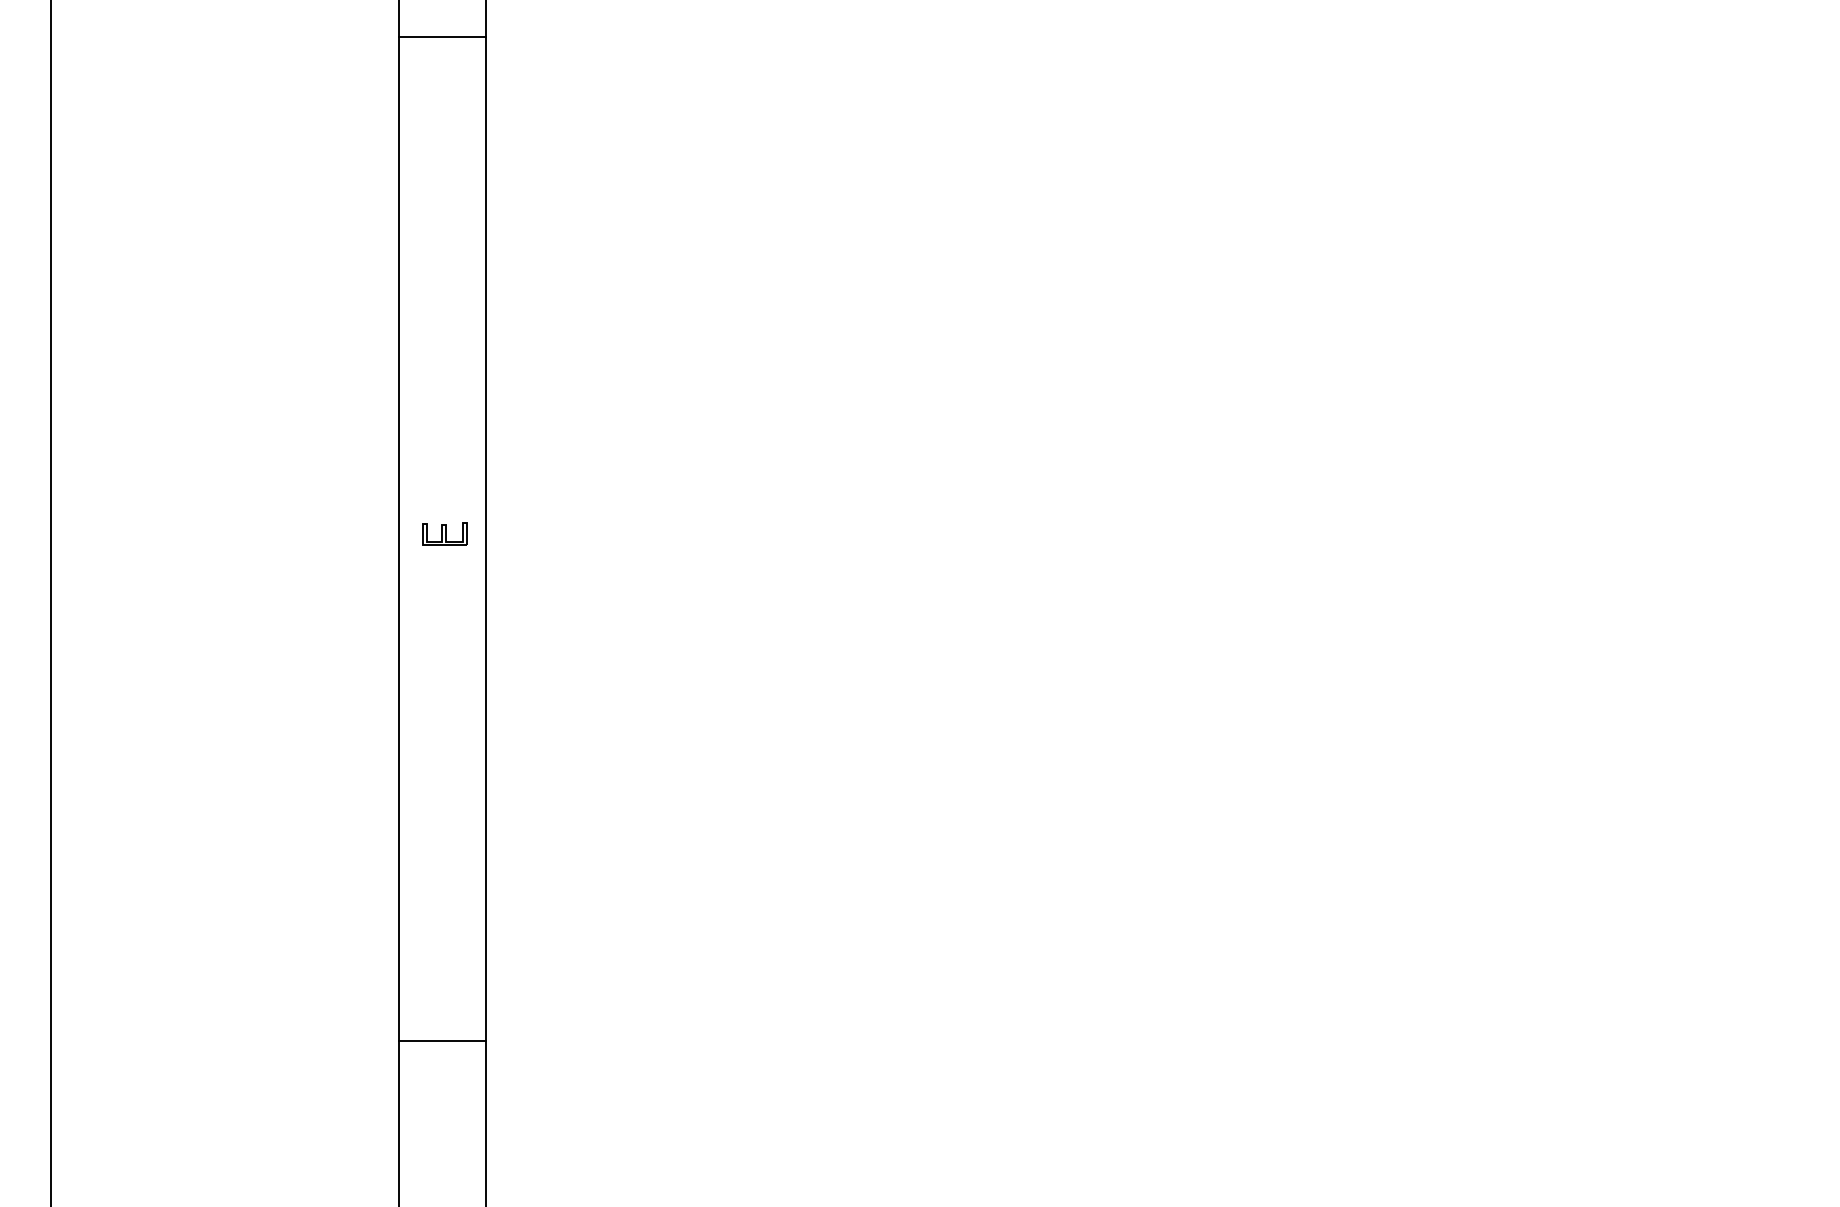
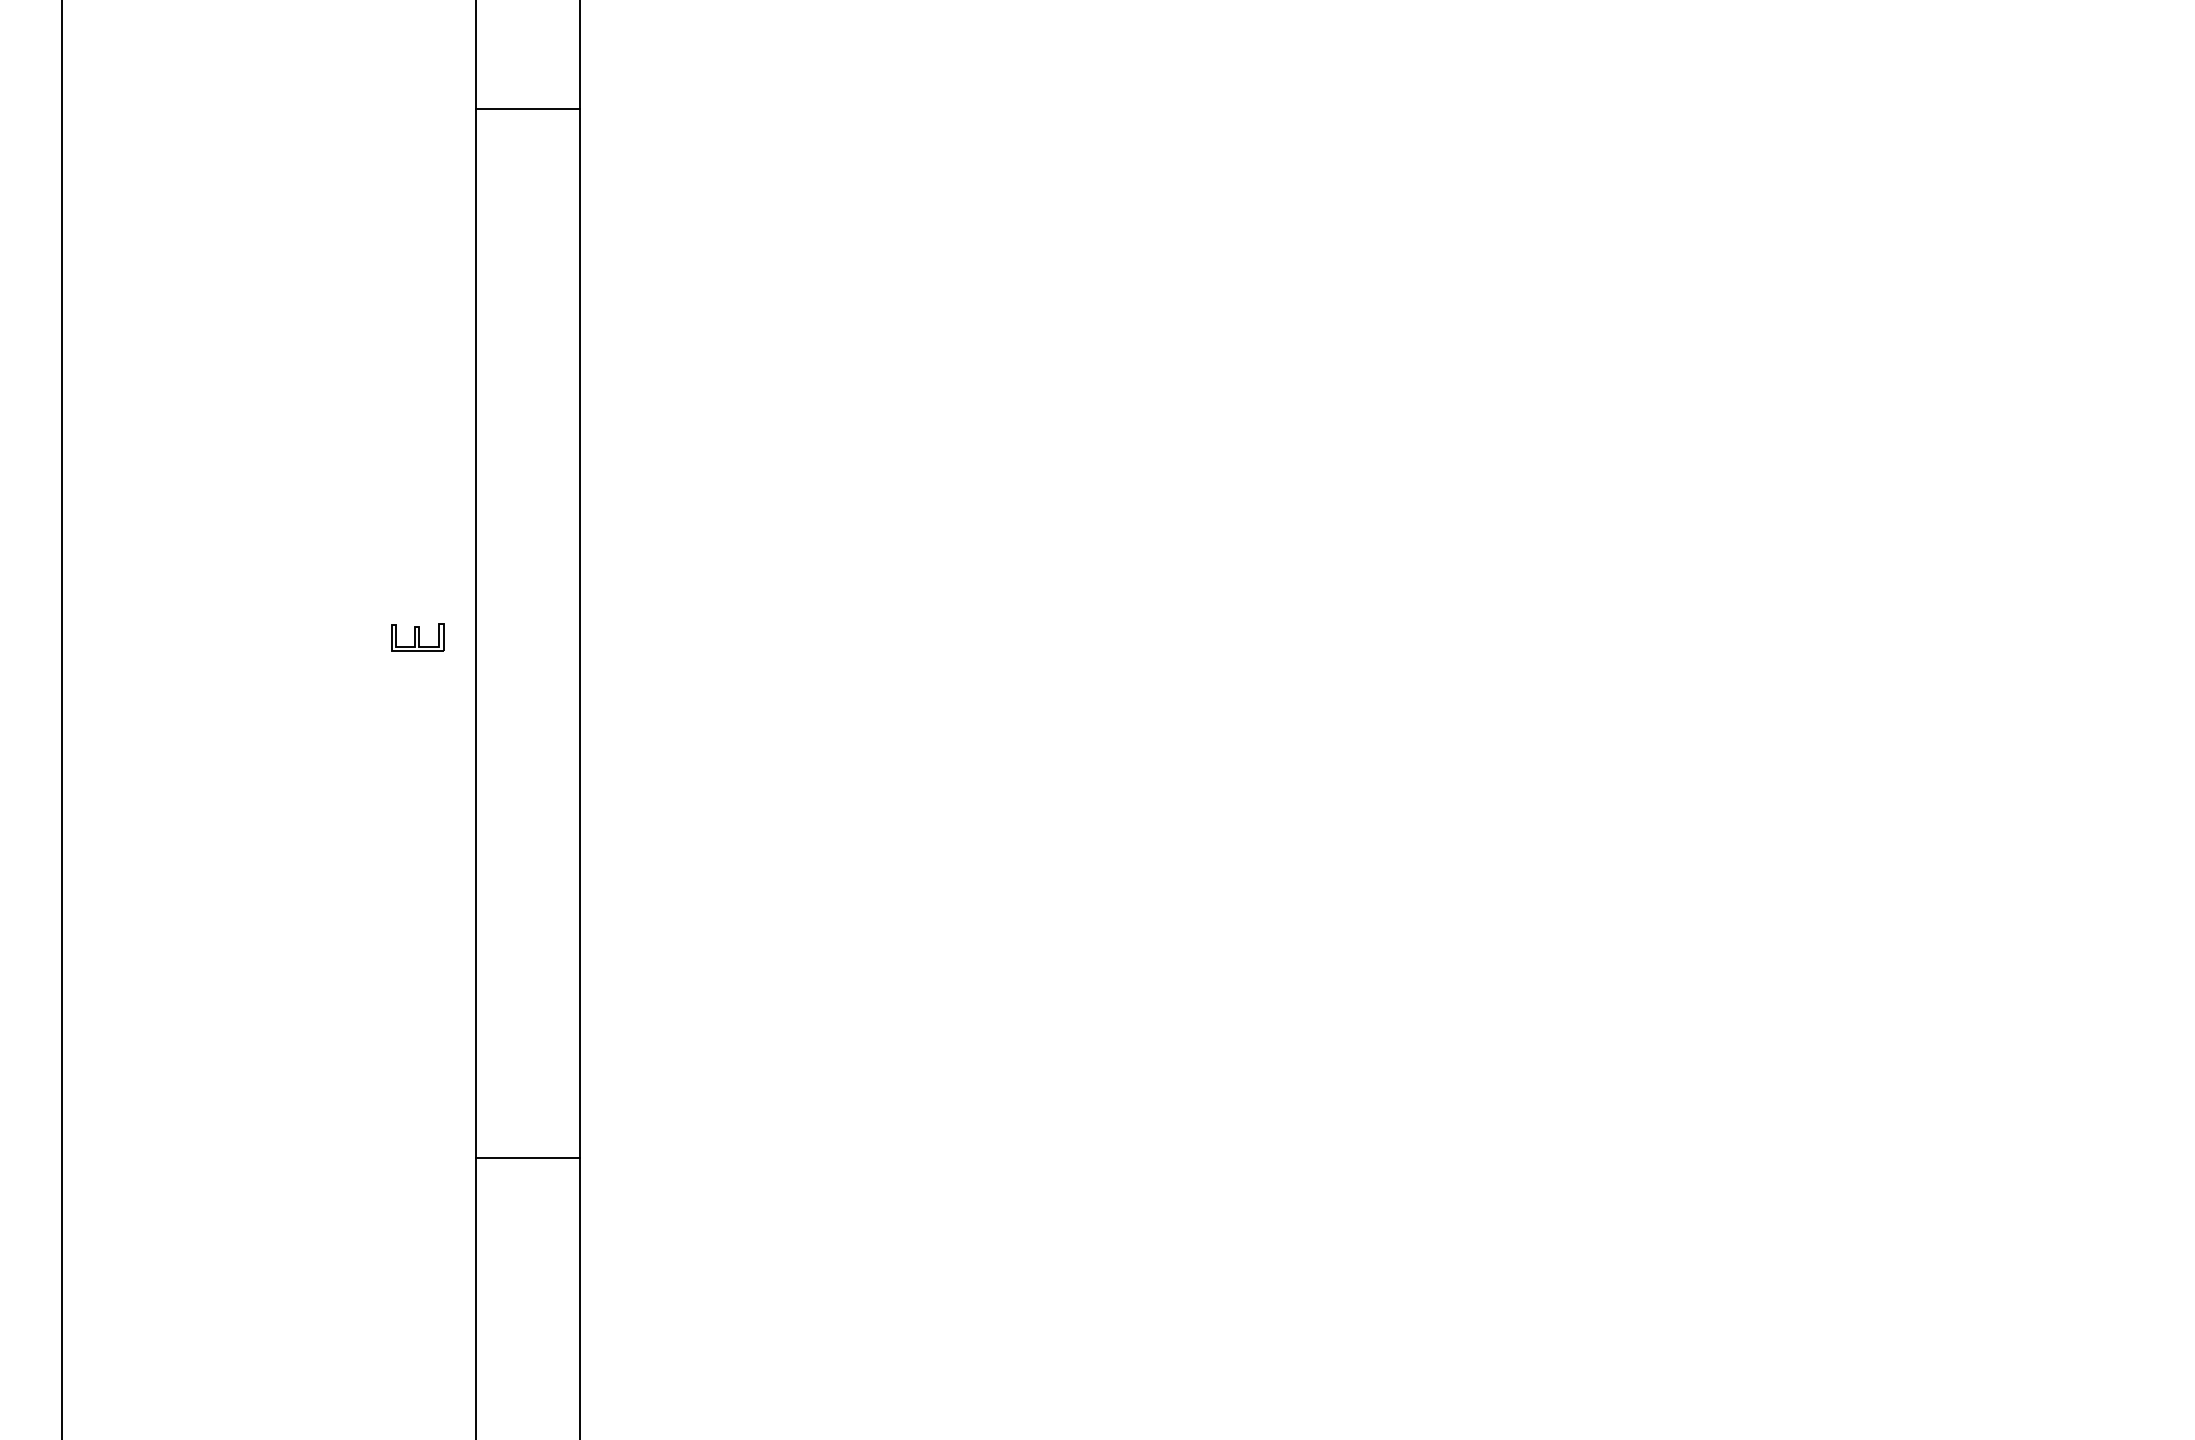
line: (442, 37) -> (528, 109), moved
part: (444, 534) -> (417, 637), moved
line: (442, 1040) -> (528, 1158), moved

